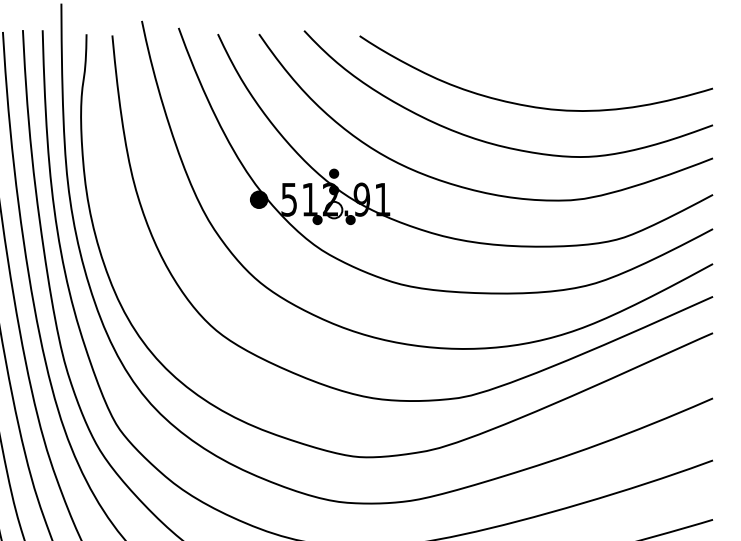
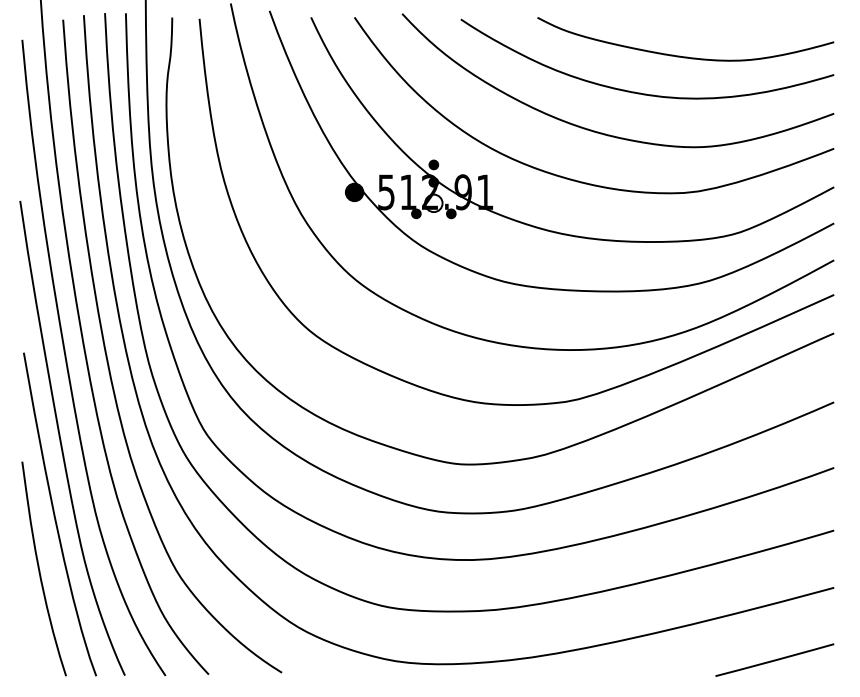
curve: (567, 70) -> (680, 55), added

